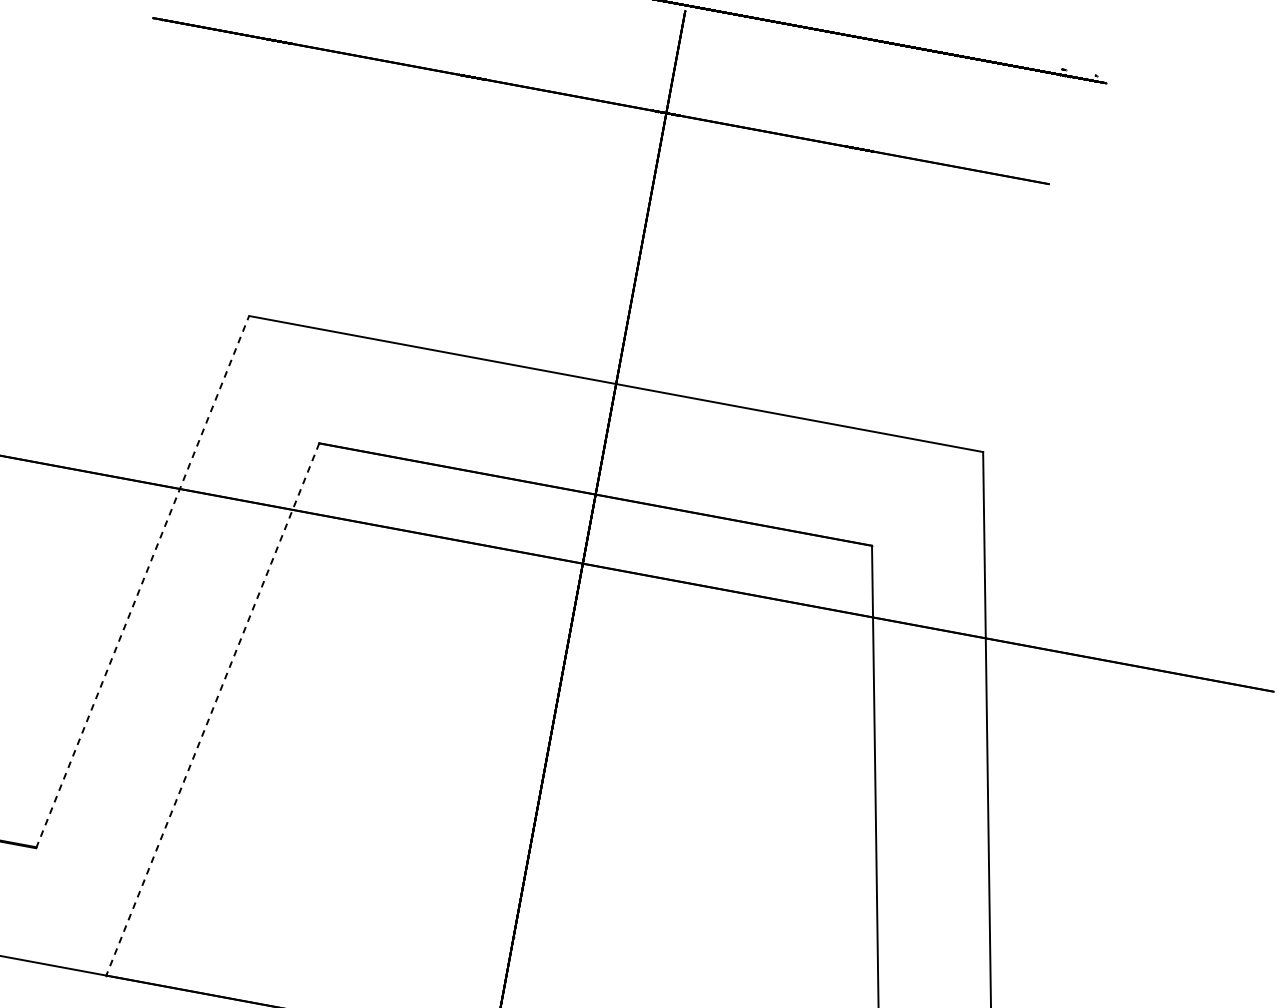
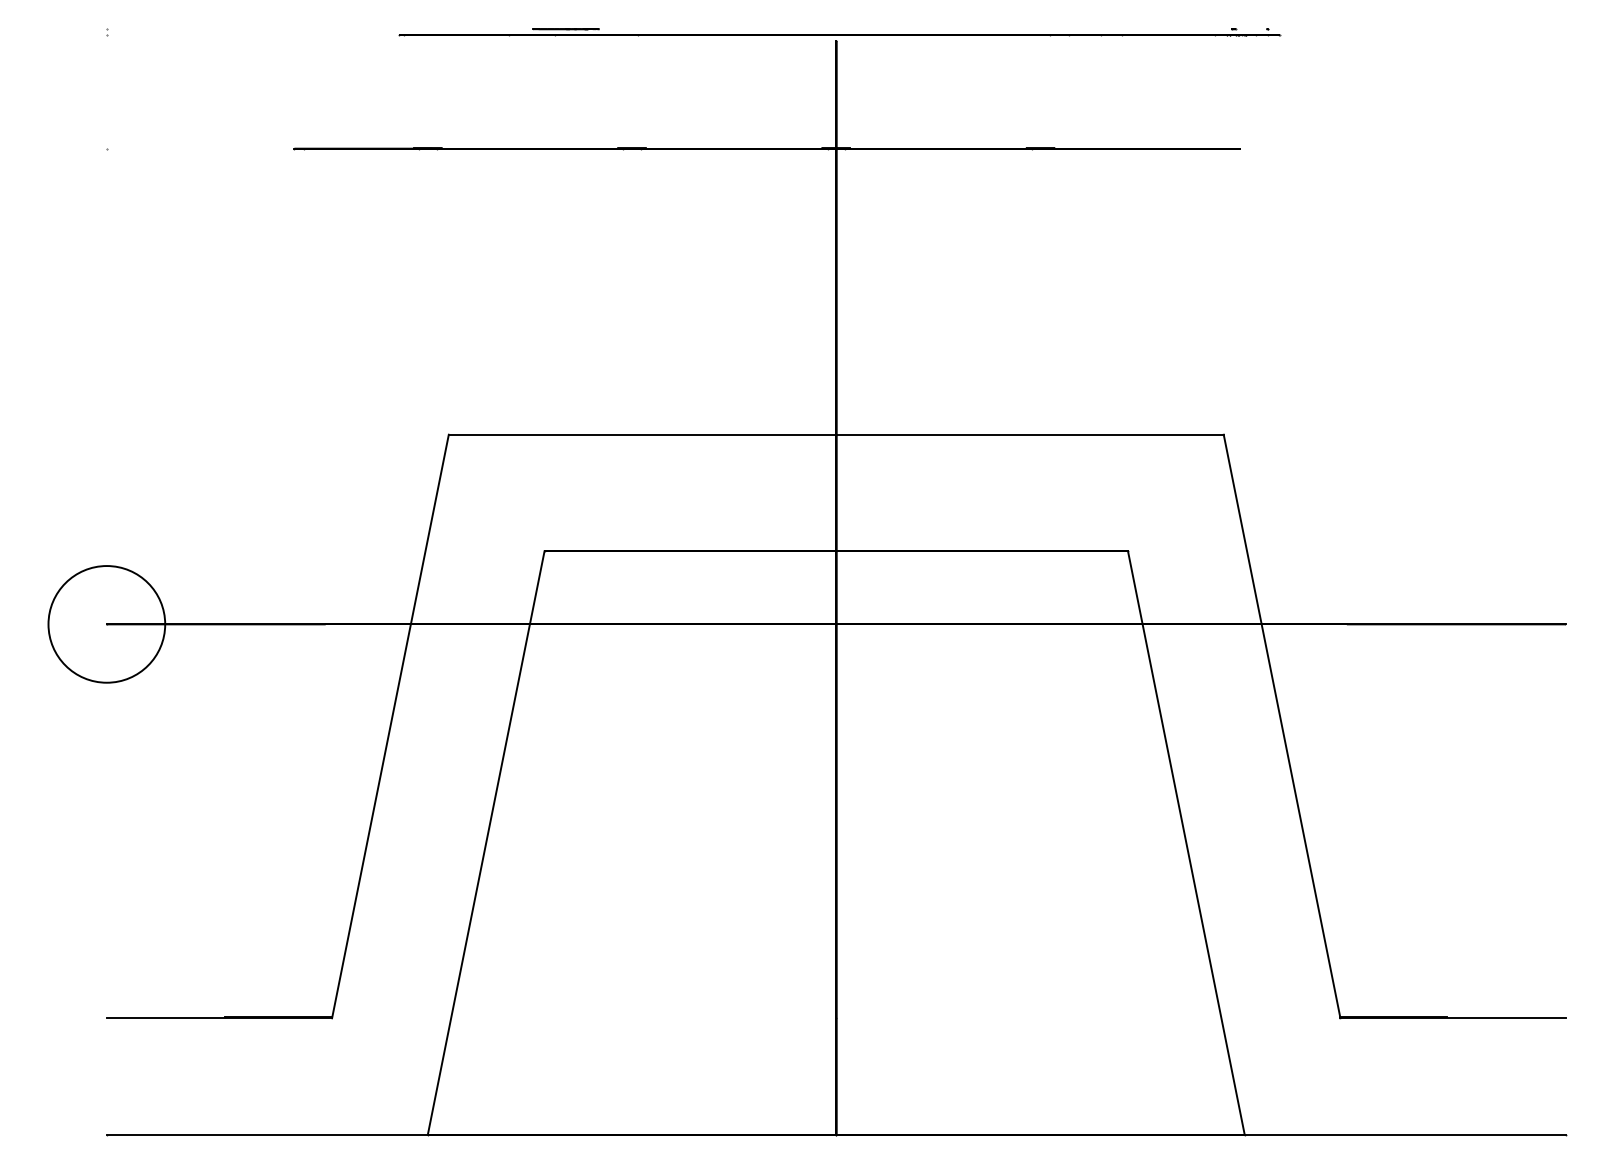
line: (142, 582) -> (390, 726), dashed -> solid
line: (213, 709) -> (486, 843), dashed -> solid

